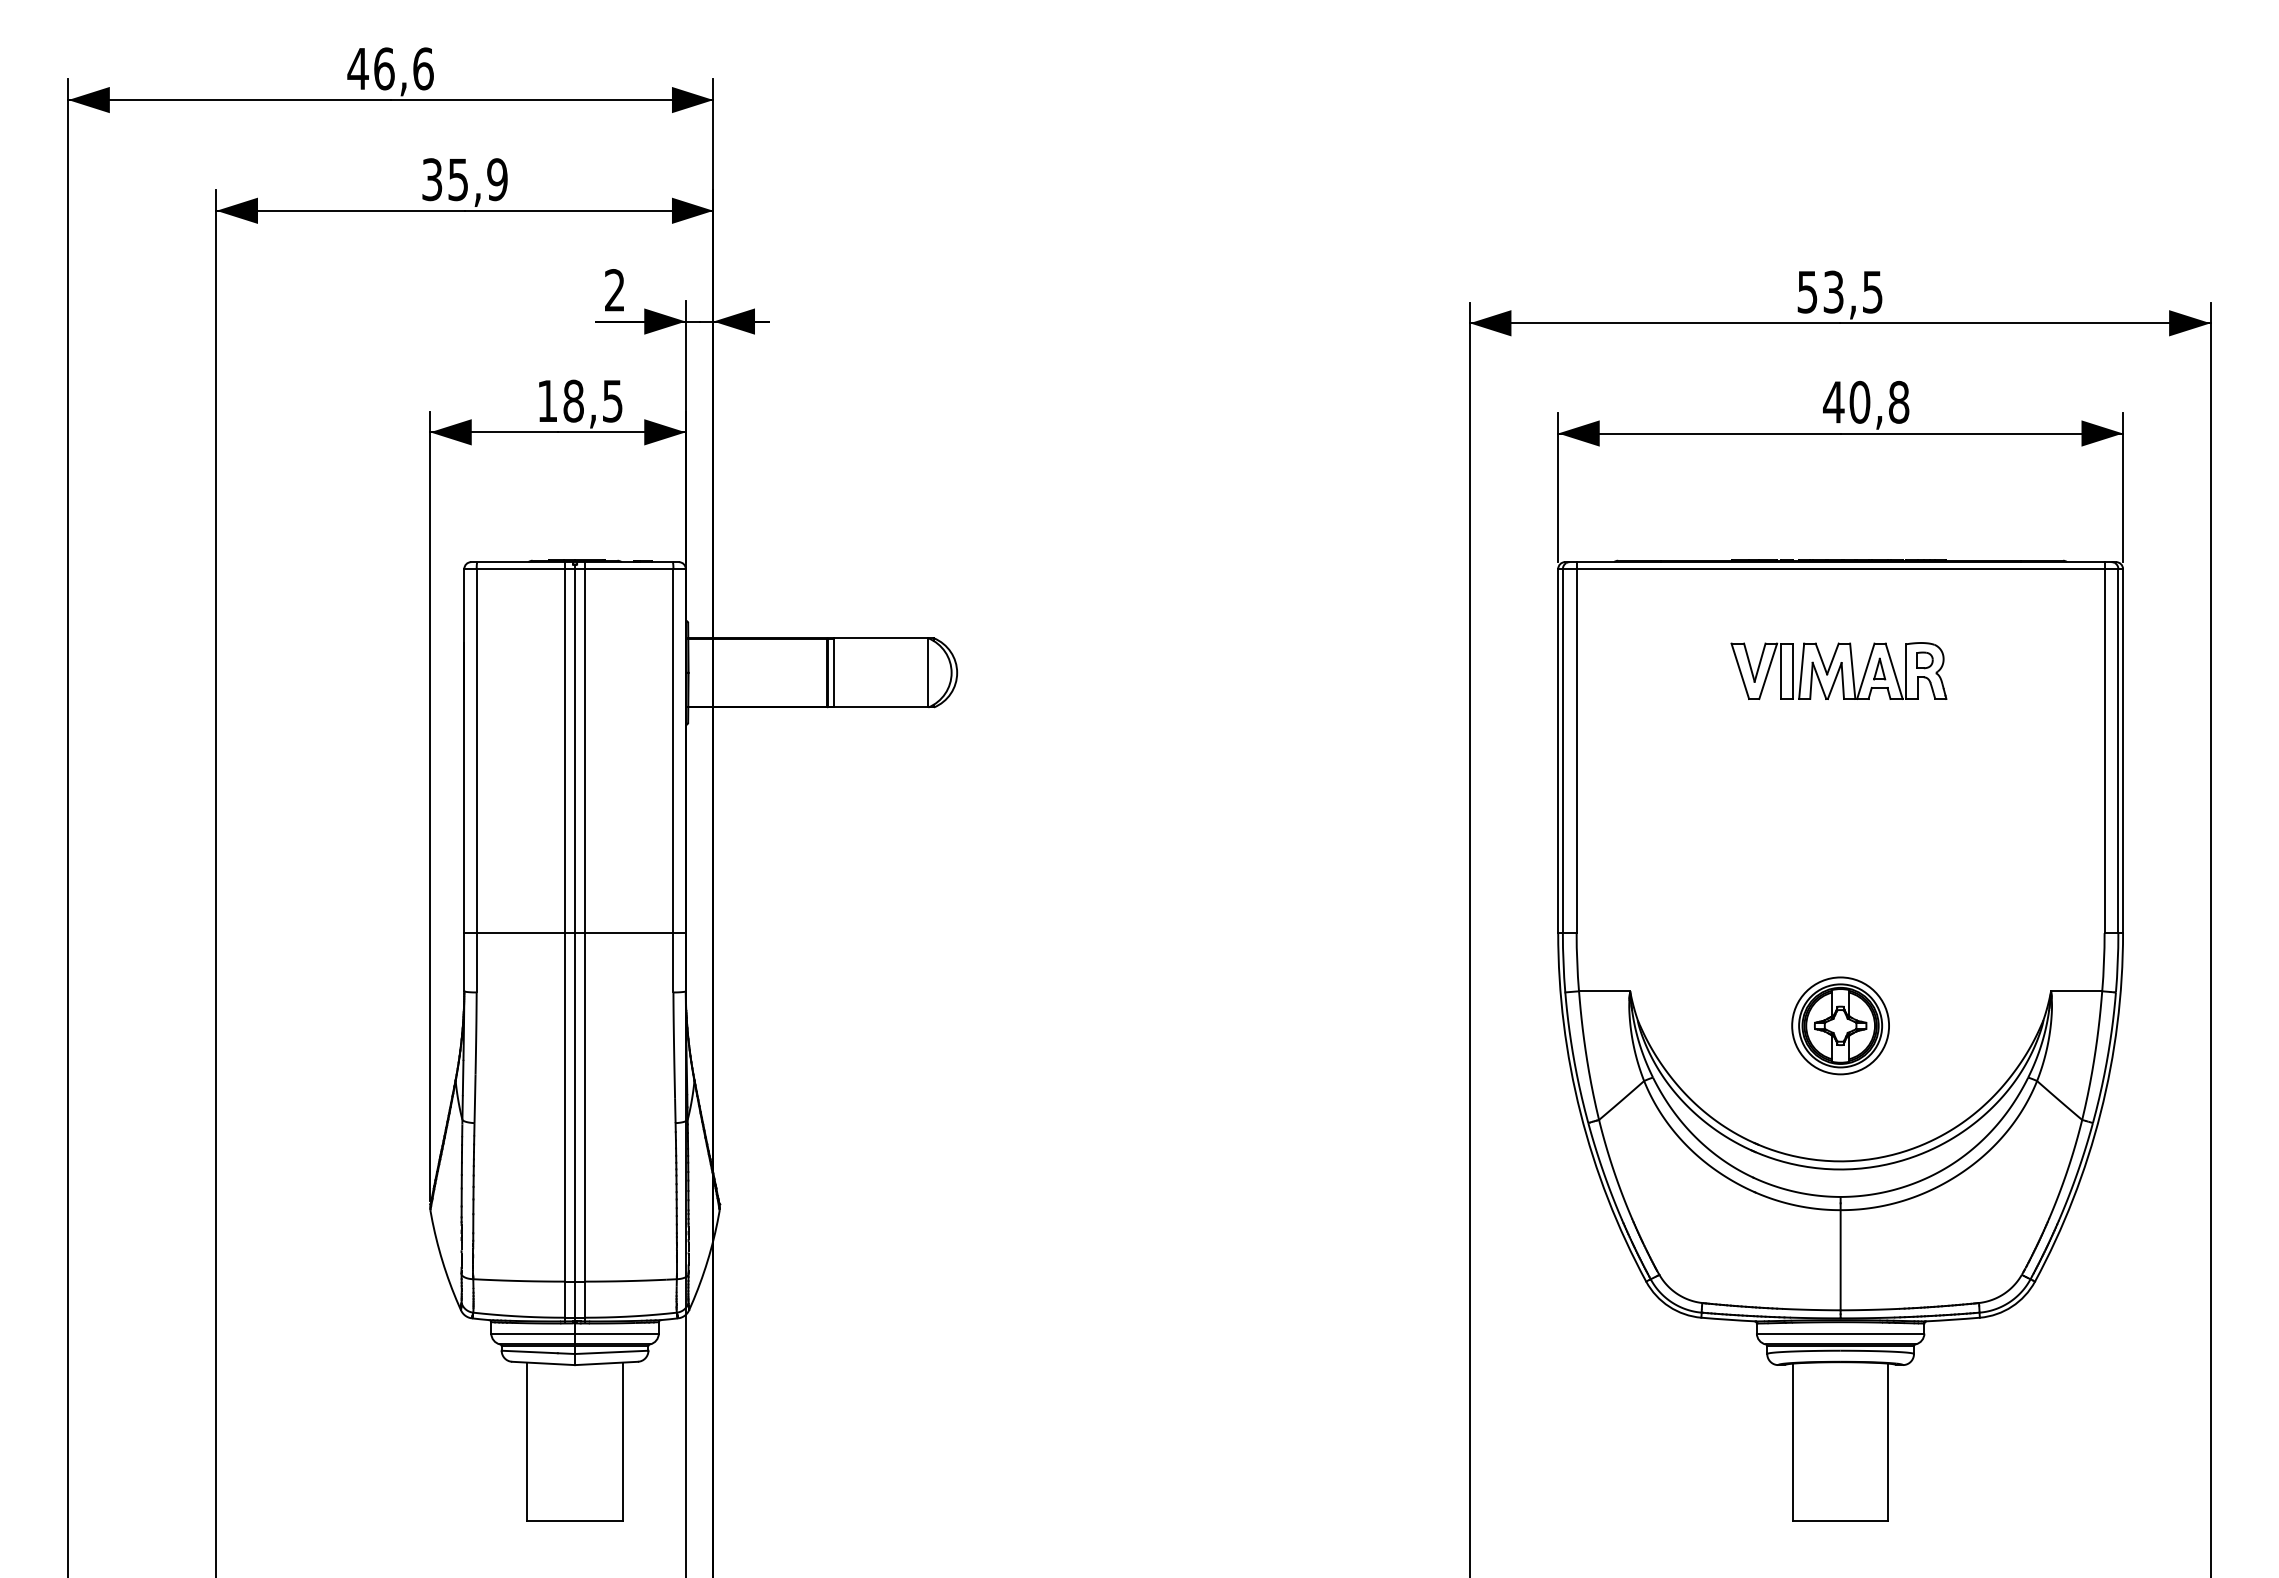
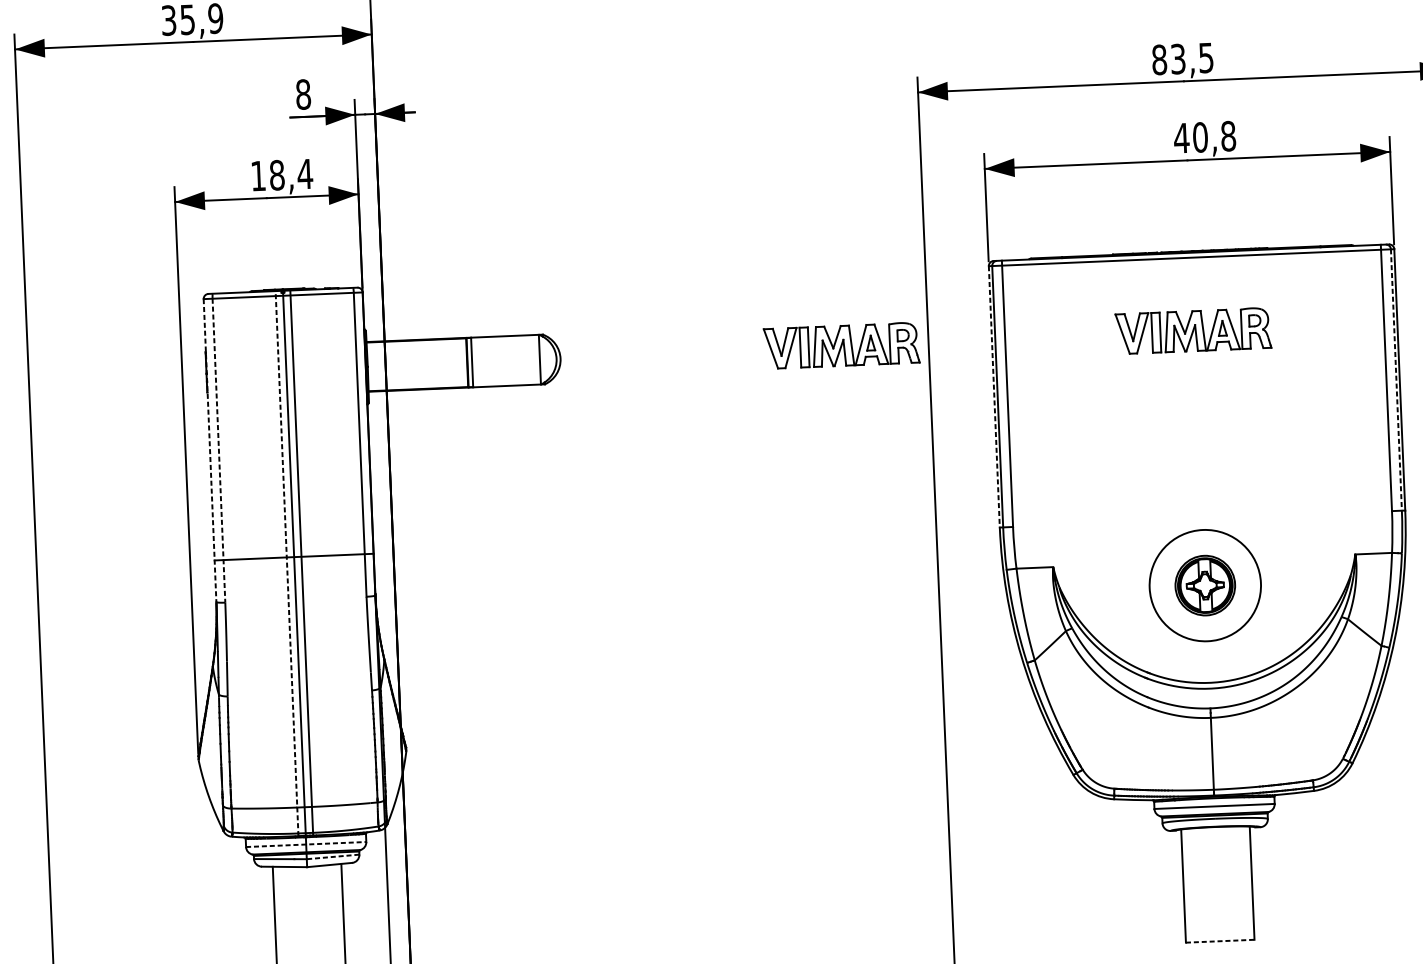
text: (614, 290) -> (303, 94), 2 -> 8
text: (1807, 291) -> (1159, 59), 53,5 -> 83,5
text: (612, 401) -> (305, 174), 18,5 -> 18,4
part: (1348, 670) -> (841, 345), added
line: (1558, 751) -> (994, 397), solid -> dashed
line: (2118, 751) -> (1396, 380), solid -> dashed
line: (464, 780) -> (210, 450), solid -> dashed
line: (476, 780) -> (218, 450), solid -> dashed
line: (564, 941) -> (286, 563), solid -> dashed
circle: (1840, 1025) -> (1205, 585), size x1.6
line: (575, 1333) -> (306, 844), solid -> dashed
line: (611, 1352) -> (332, 857), solid -> dashed
line: (1840, 1521) -> (1220, 941), solid -> dashed

